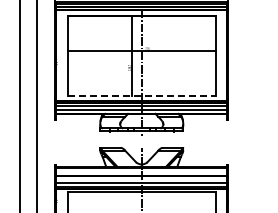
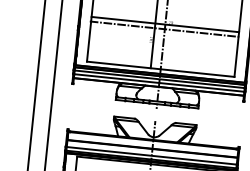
line: (141, 55) -> (164, 28), added
line: (142, 96) -> (161, 69), dashed -> solid

